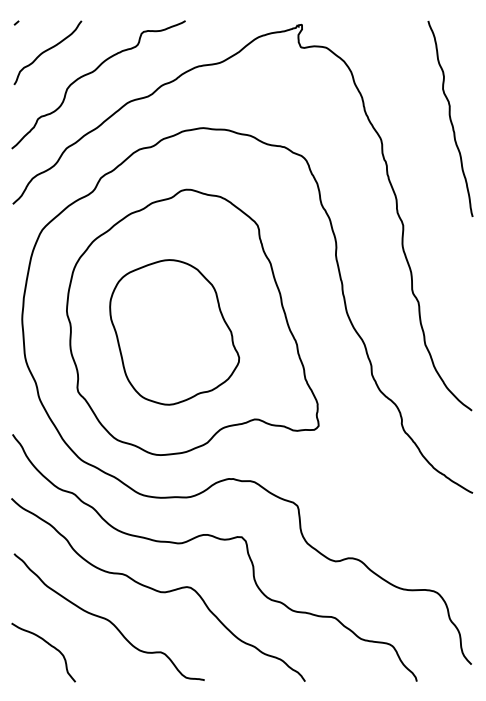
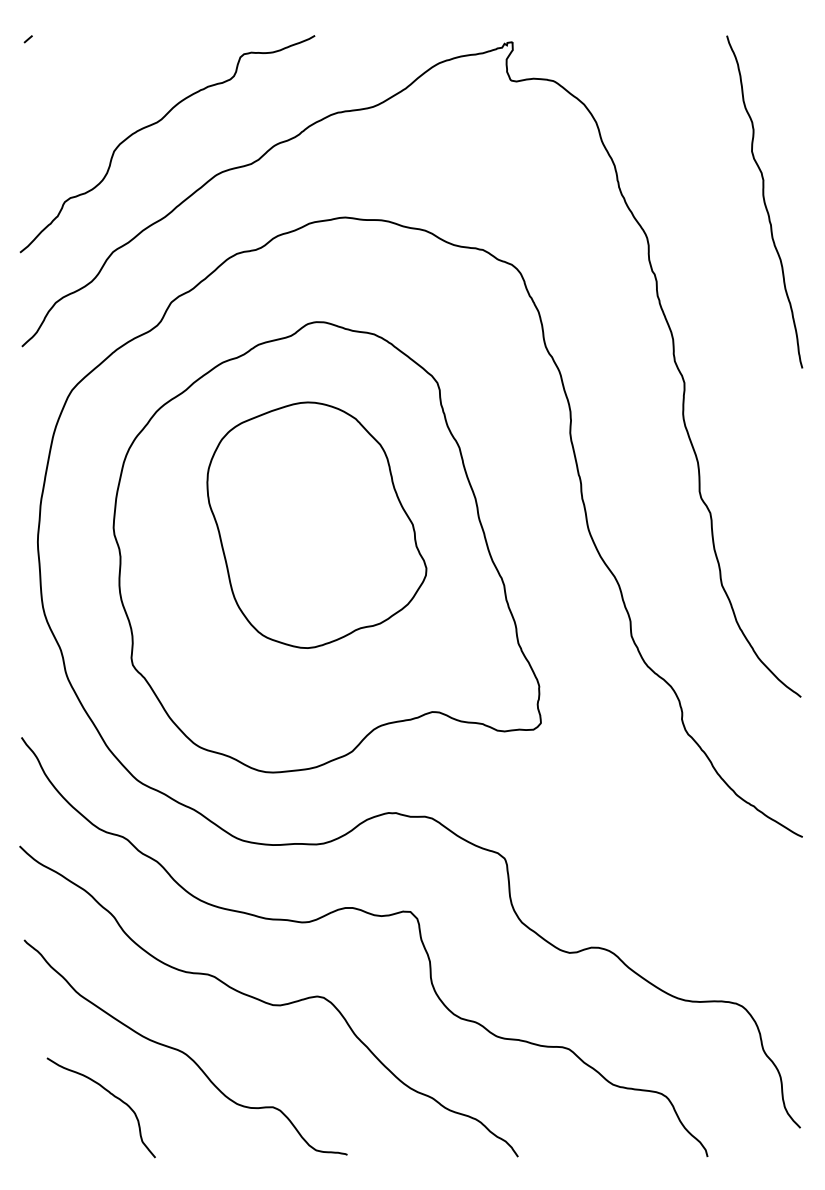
curve: (47, 51) -> (80, 87), removed
part: (174, 332) -> (316, 525), moved
curve: (49, 645) -> (111, 1095), moved

